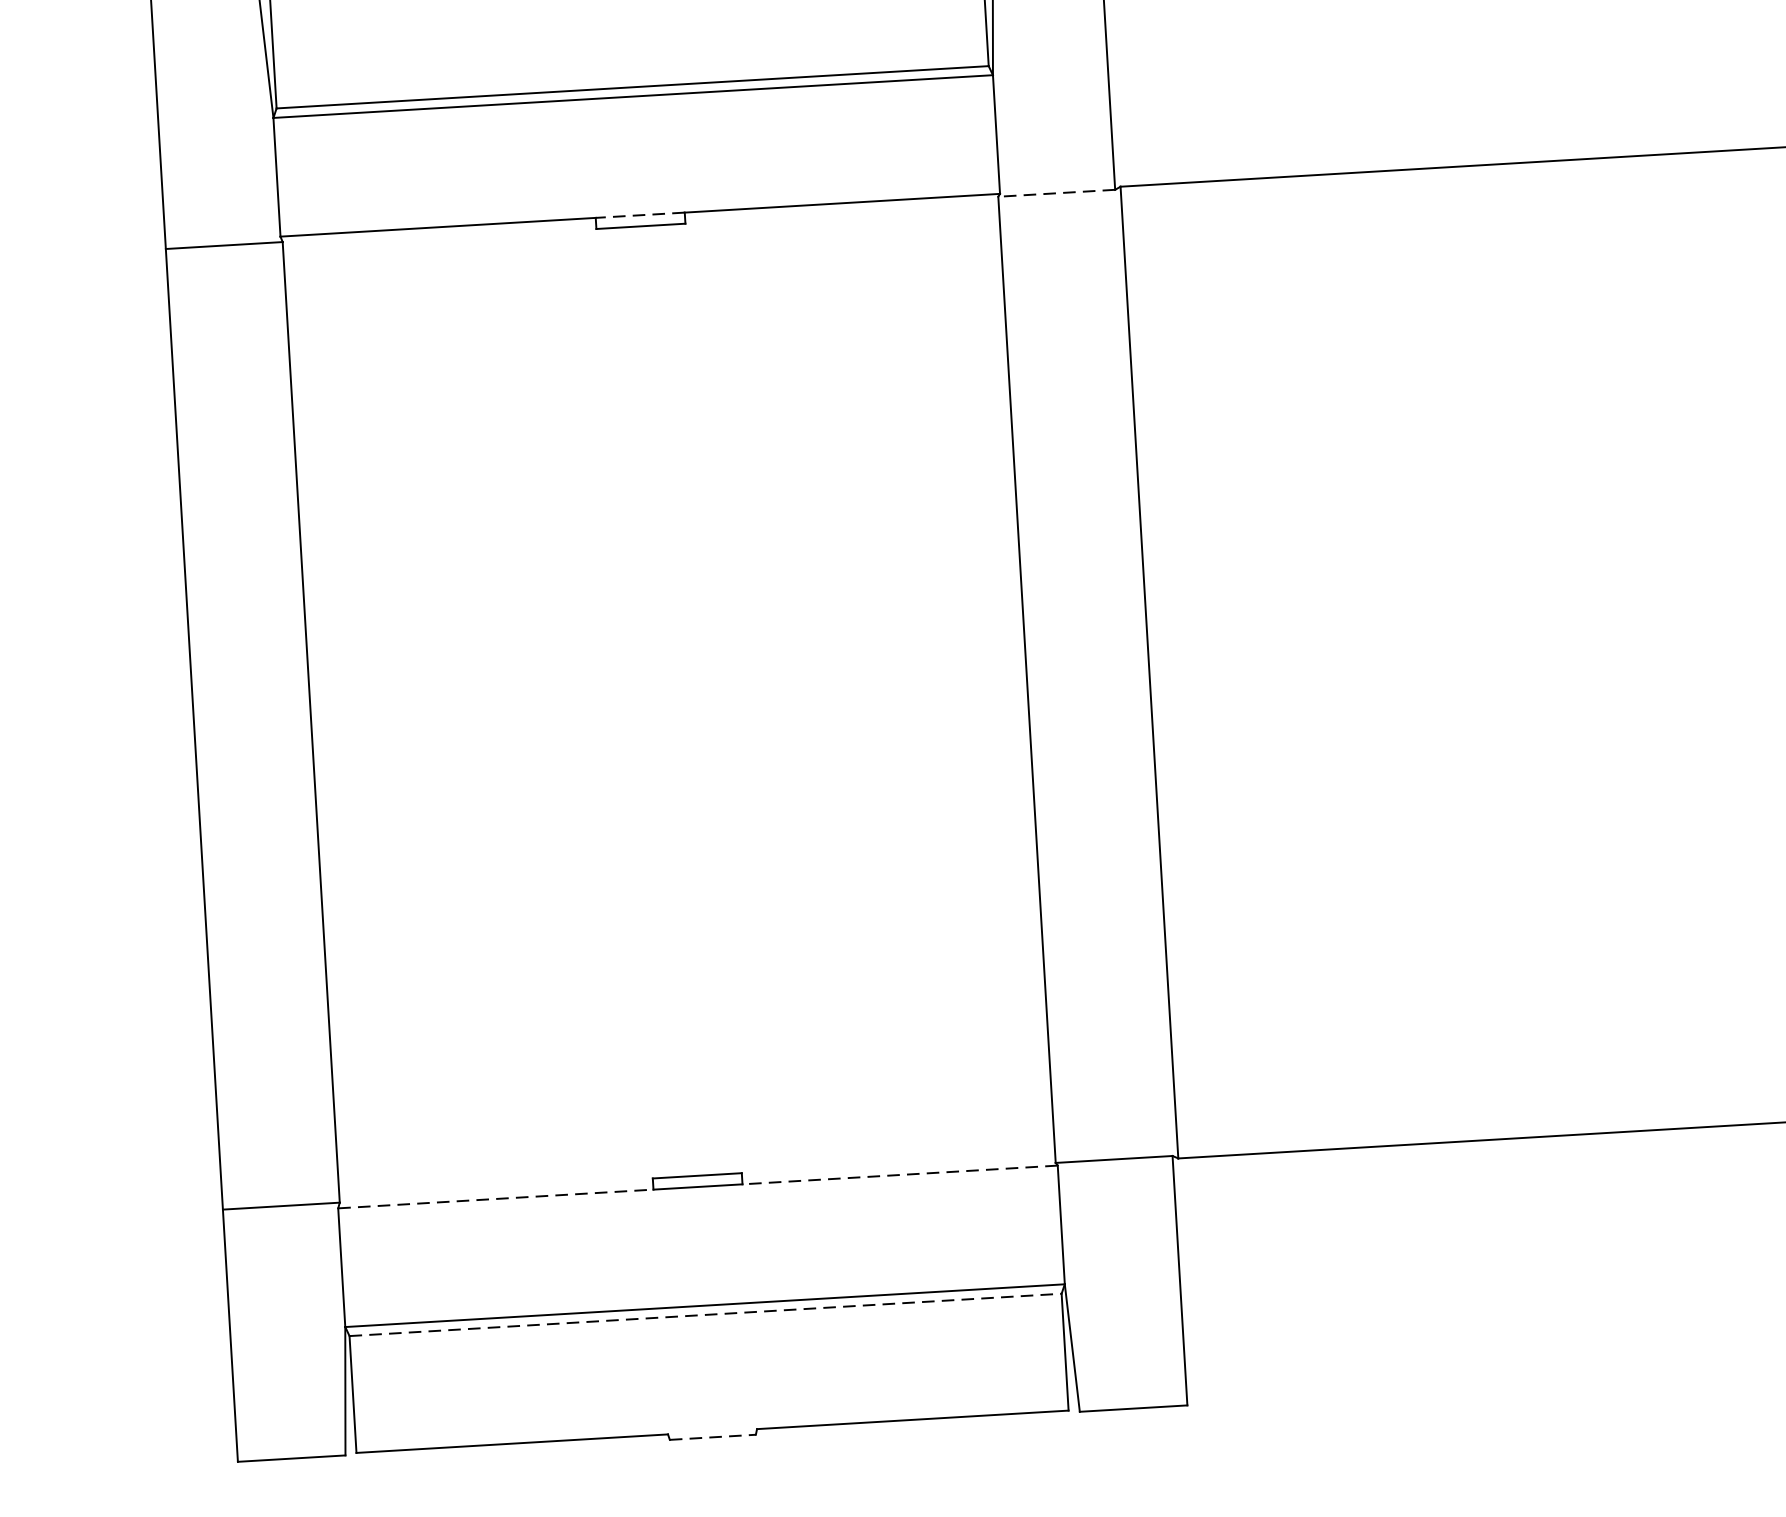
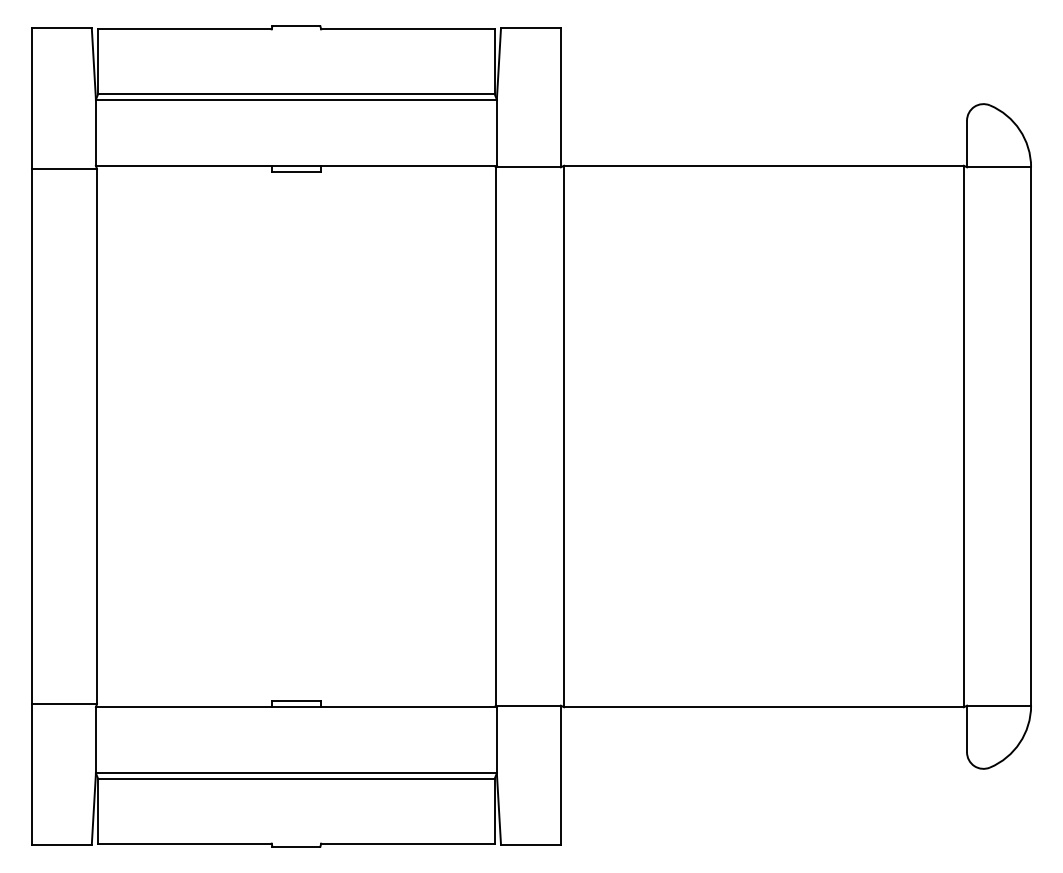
line: (1056, 193) -> (528, 167), dashed -> solid
line: (640, 214) -> (296, 165), dashed -> solid
line: (900, 1175) -> (409, 707), dashed -> solid
line: (495, 1199) -> (183, 707), dashed -> solid
line: (705, 1314) -> (296, 778), dashed -> solid
line: (712, 1436) -> (296, 846), dashed -> solid

